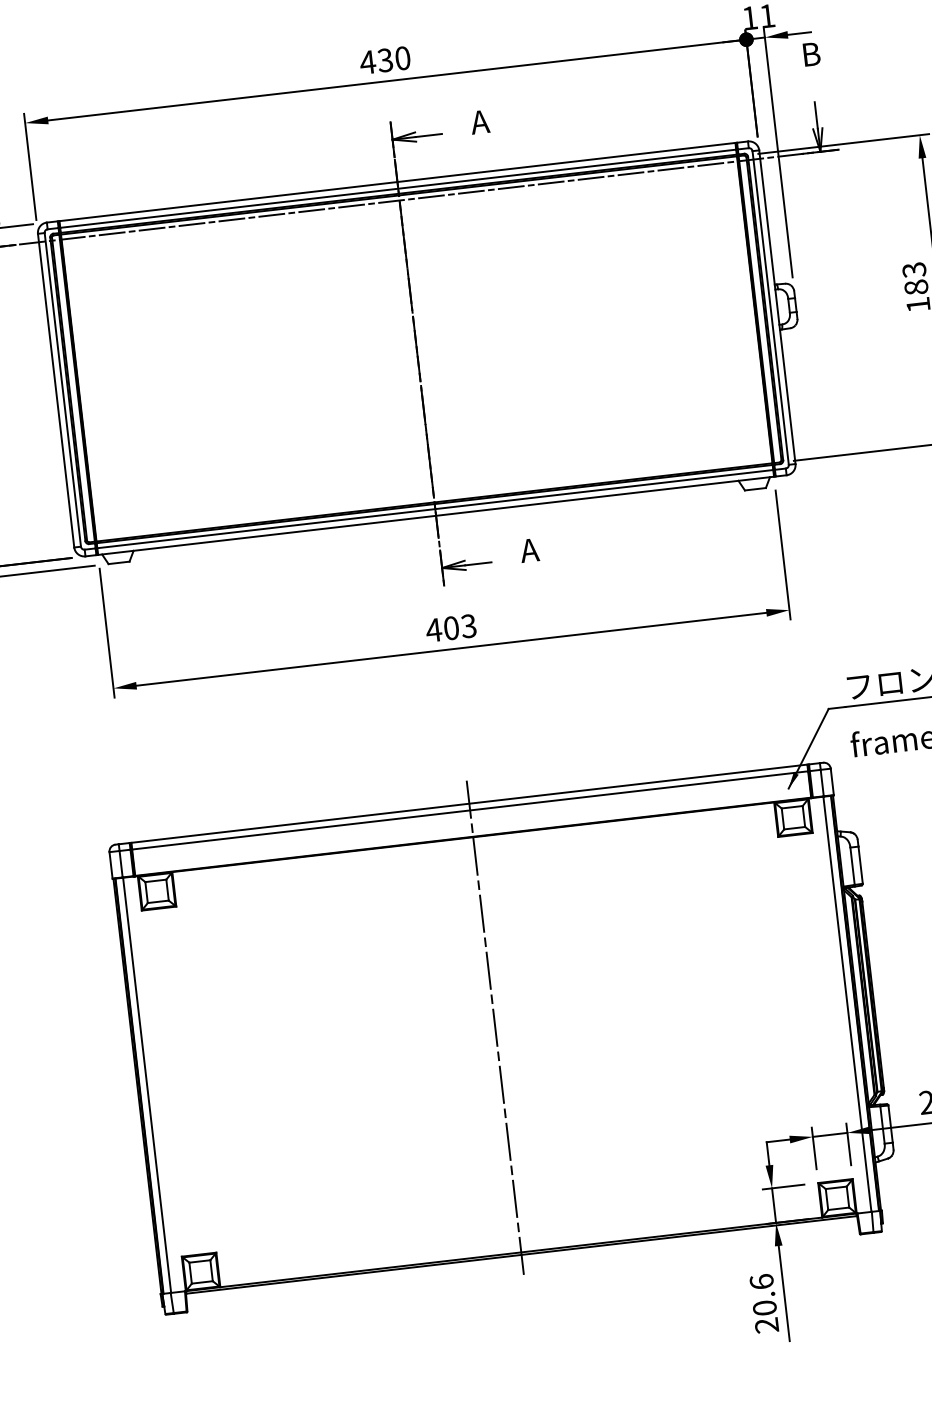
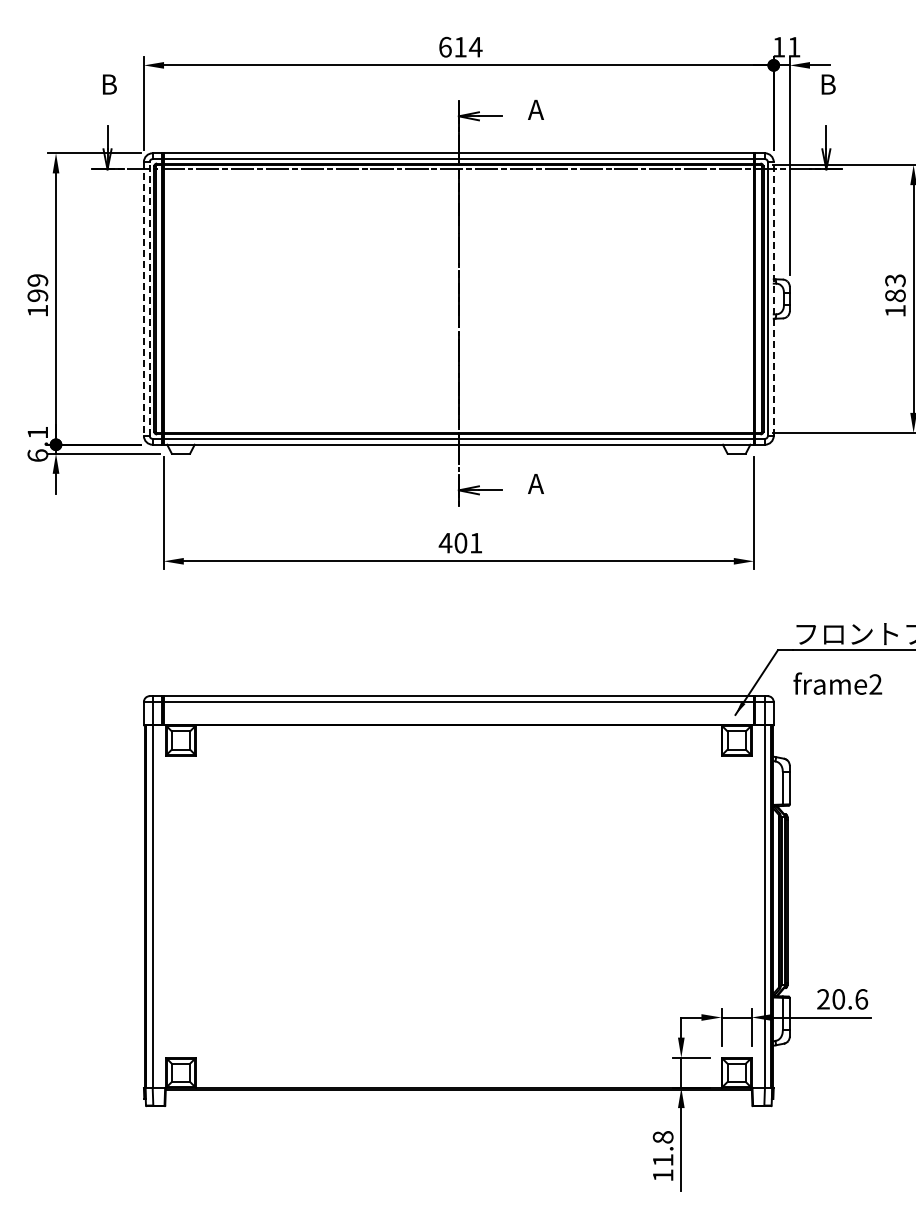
text: (385, 59) -> (460, 46), 430 -> 614
line: (777, 307) -> (773, 299), solid -> dashed
line: (62, 390) -> (149, 299), solid -> dashed
line: (55, 391) -> (143, 299), solid -> dashed
text: (468, 625) -> (475, 542), 403 -> 401
line: (495, 1029) -> (458, 893), removed
text: (763, 1303) -> (662, 1156), 20.6 -> 11.8

